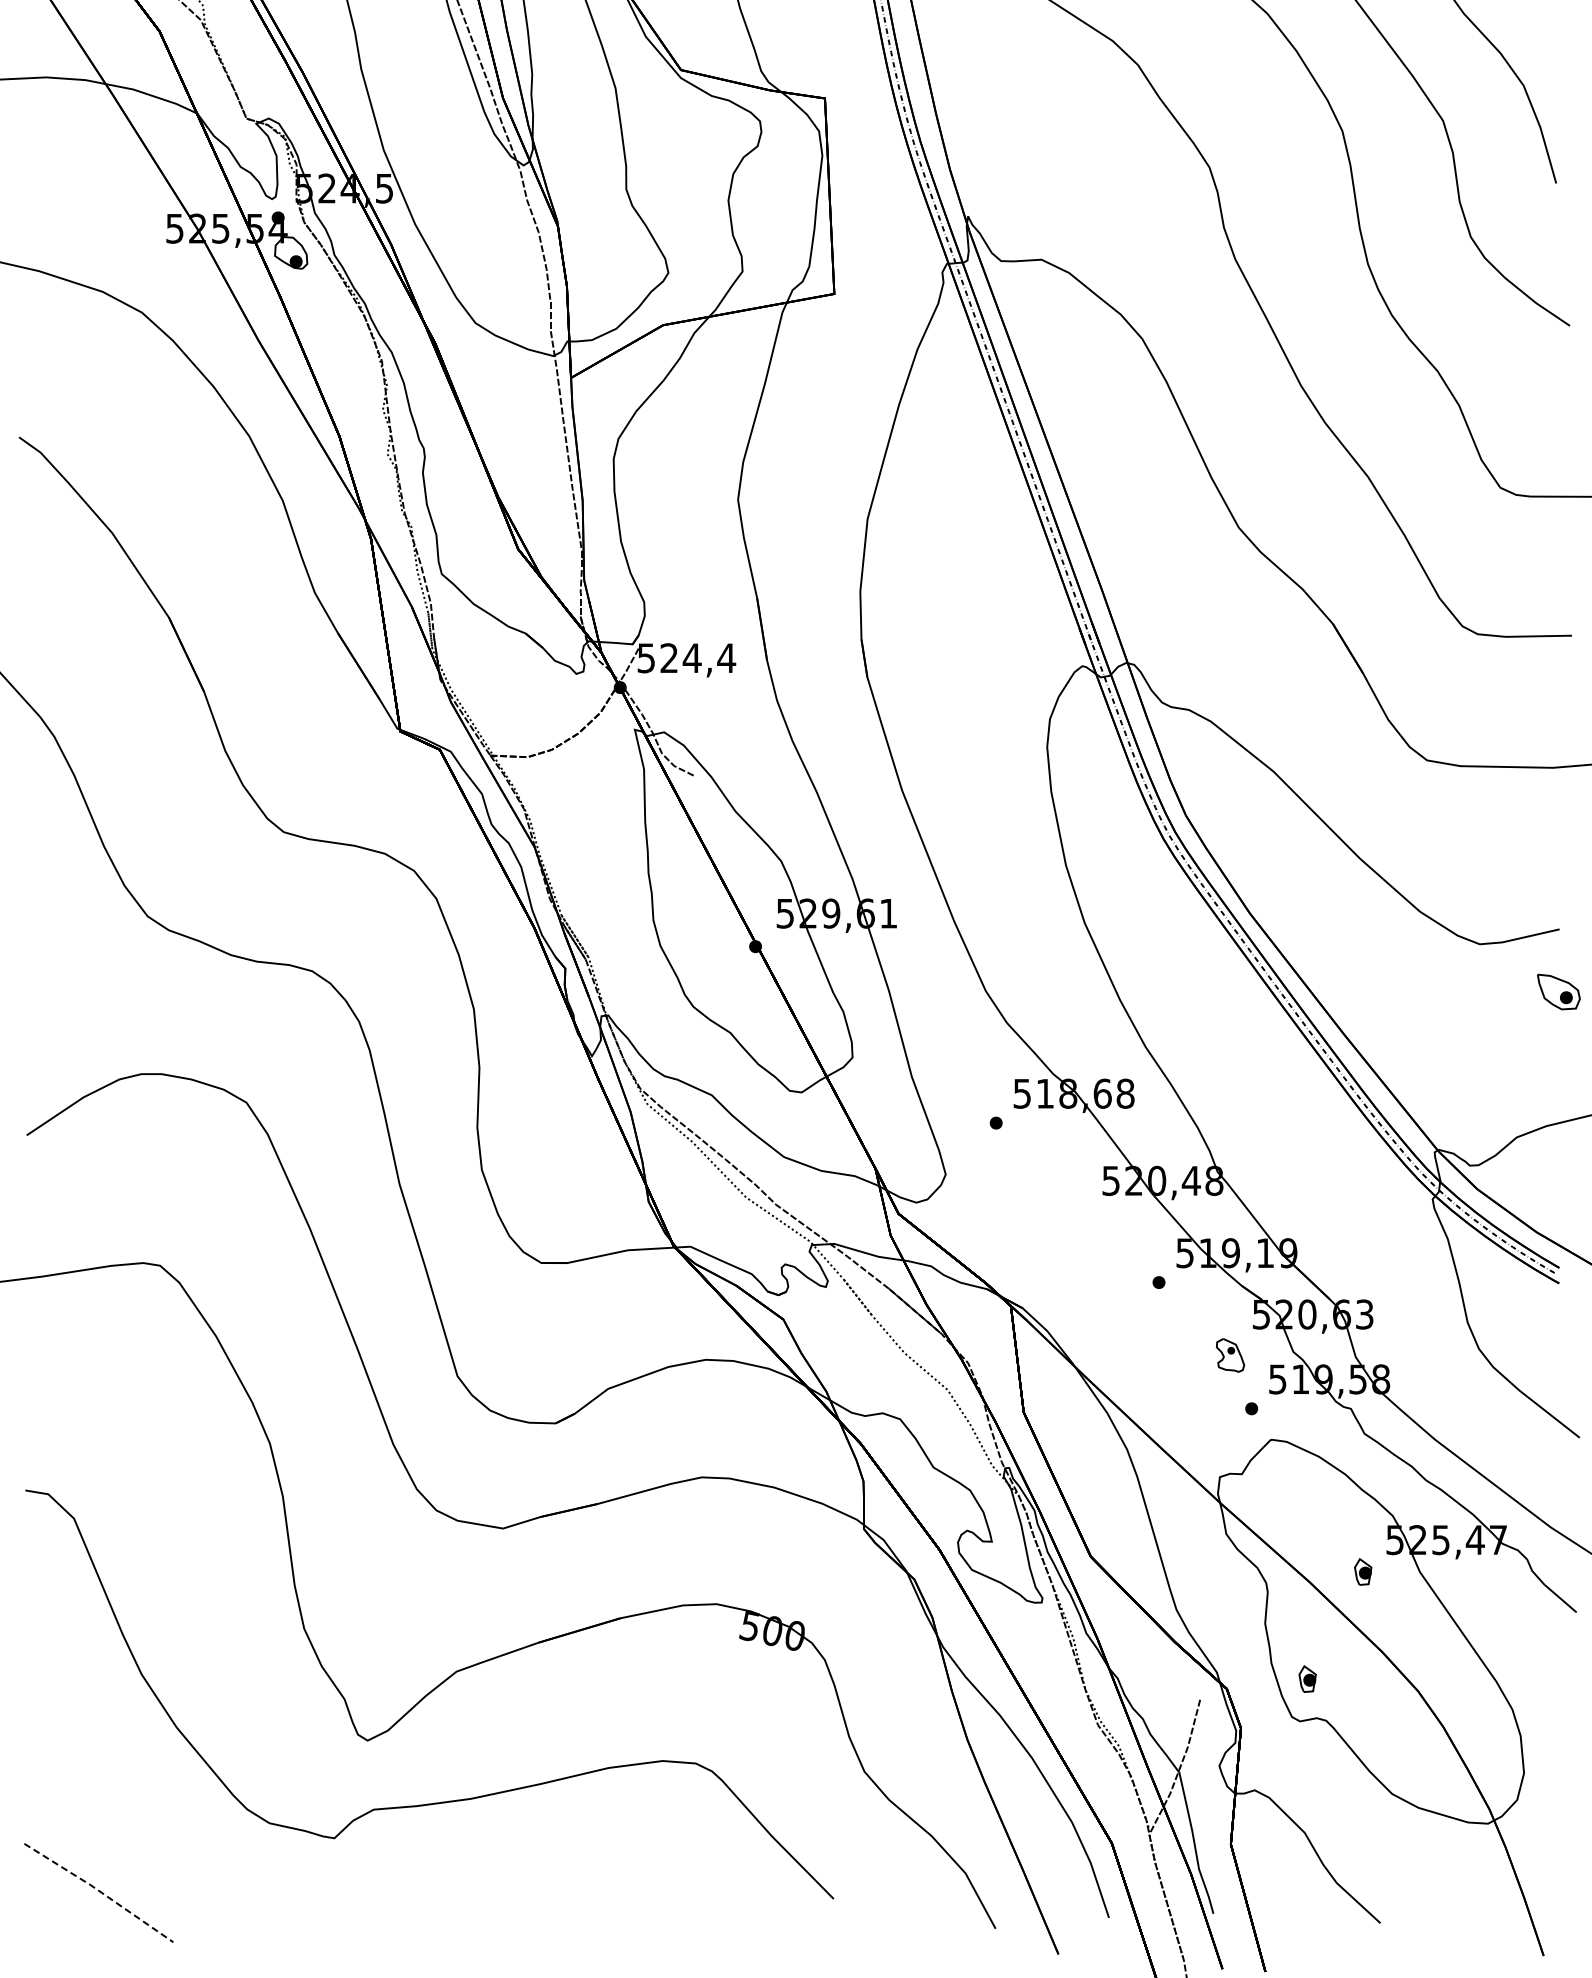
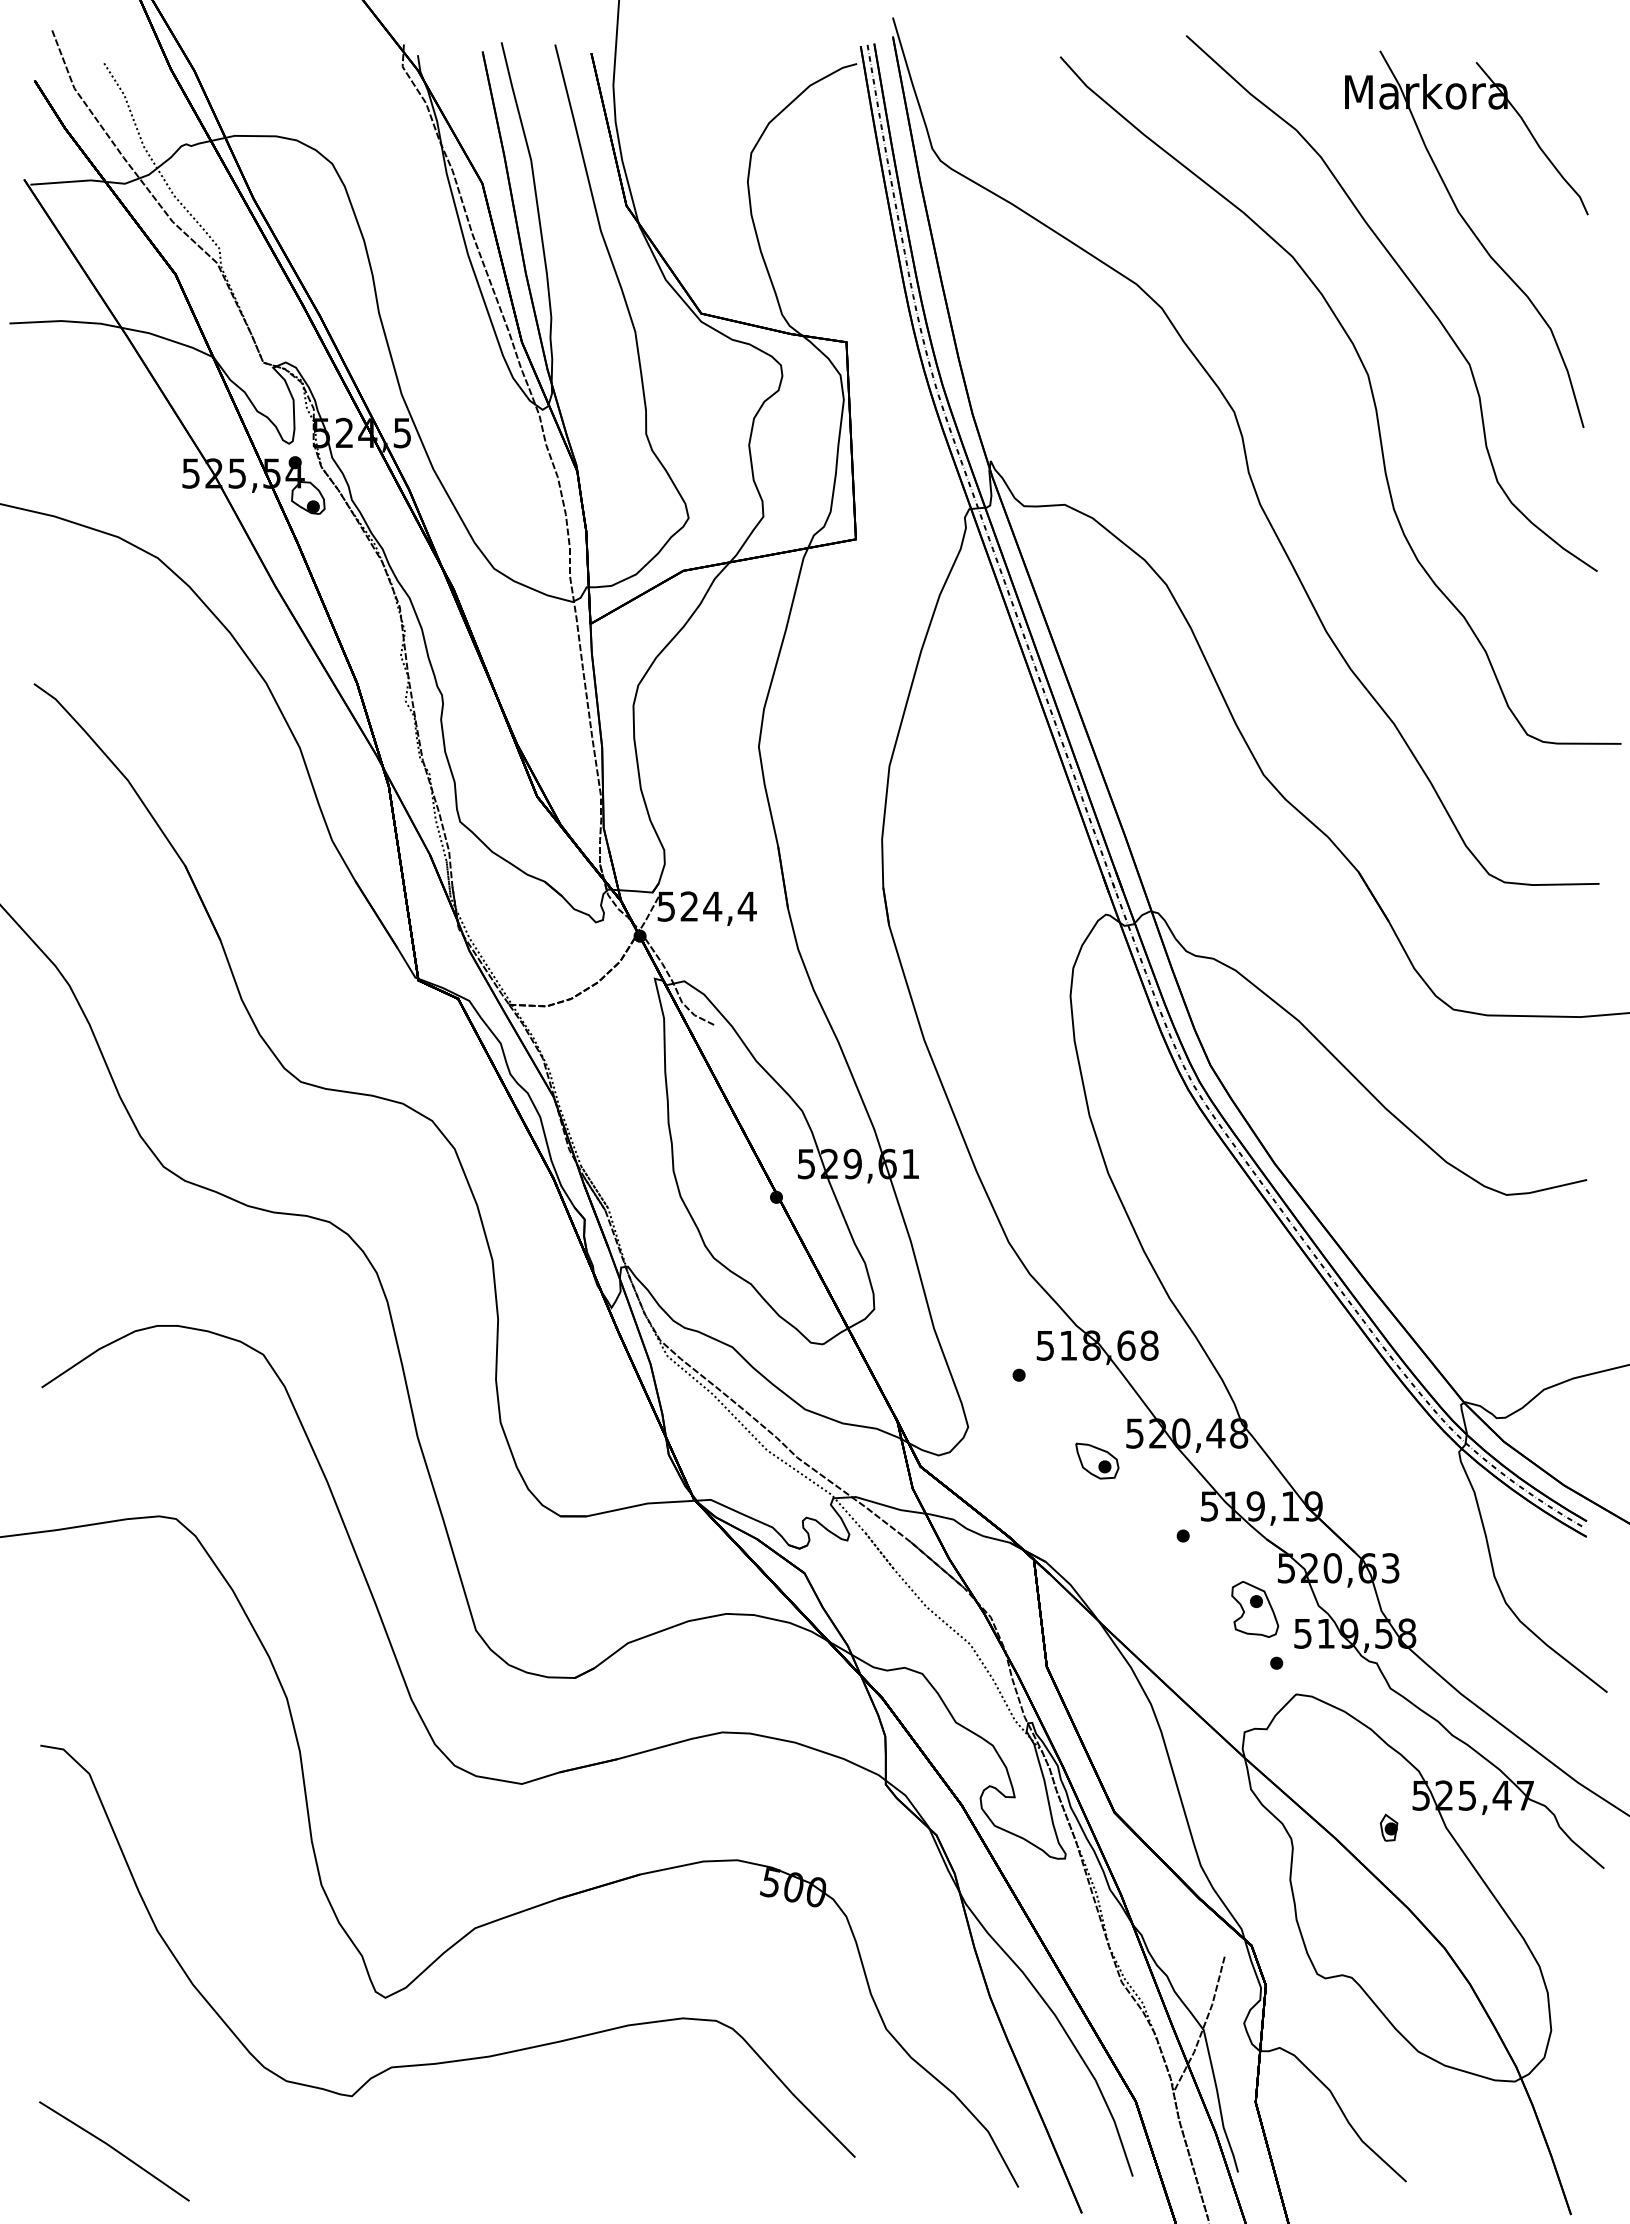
part: (1559, 991) -> (1097, 1460), moved
part: (1230, 1355) -> (1255, 1609), size x1.67
part: (1307, 1678) -> (1332, 1935), removed
line: (99, 1891) -> (115, 2149), dashed -> solid

